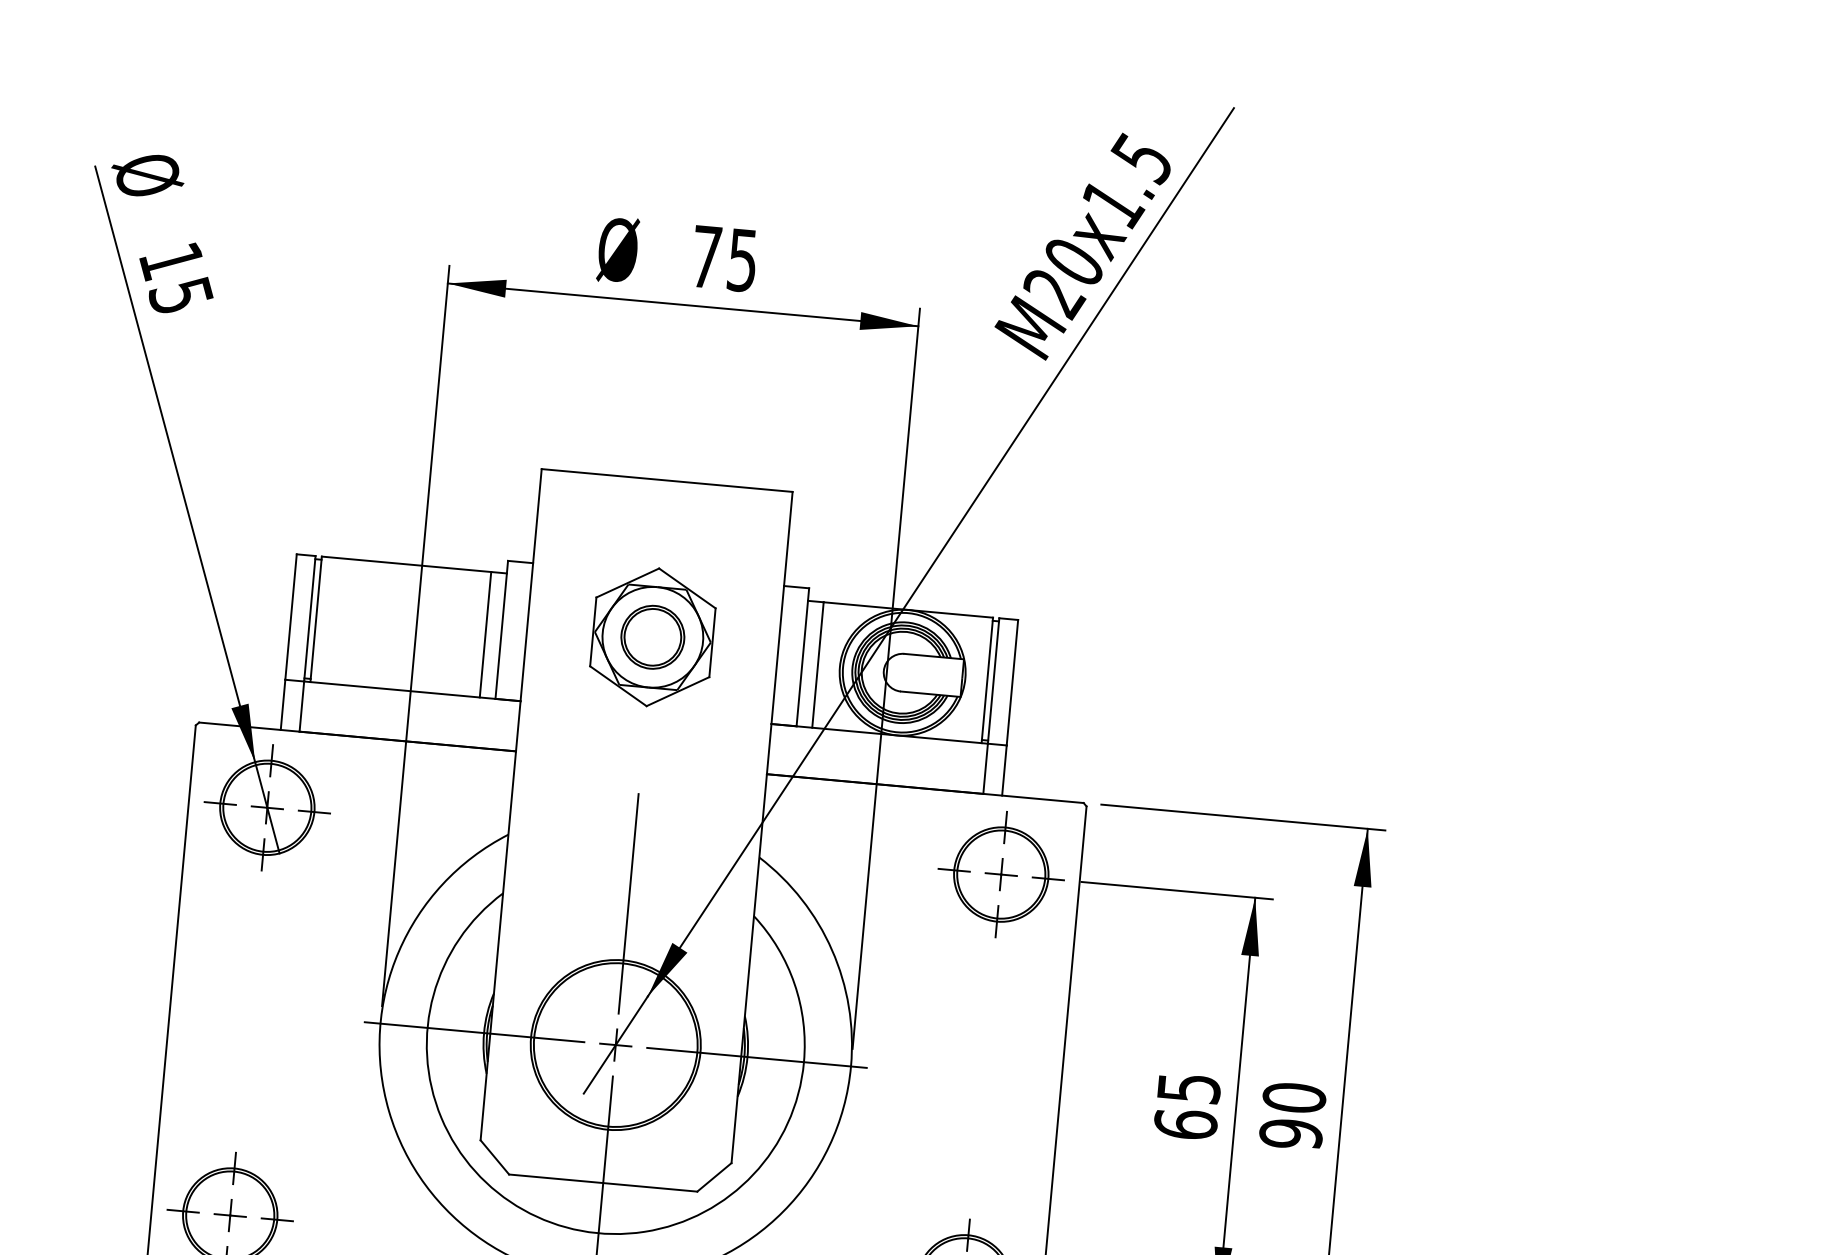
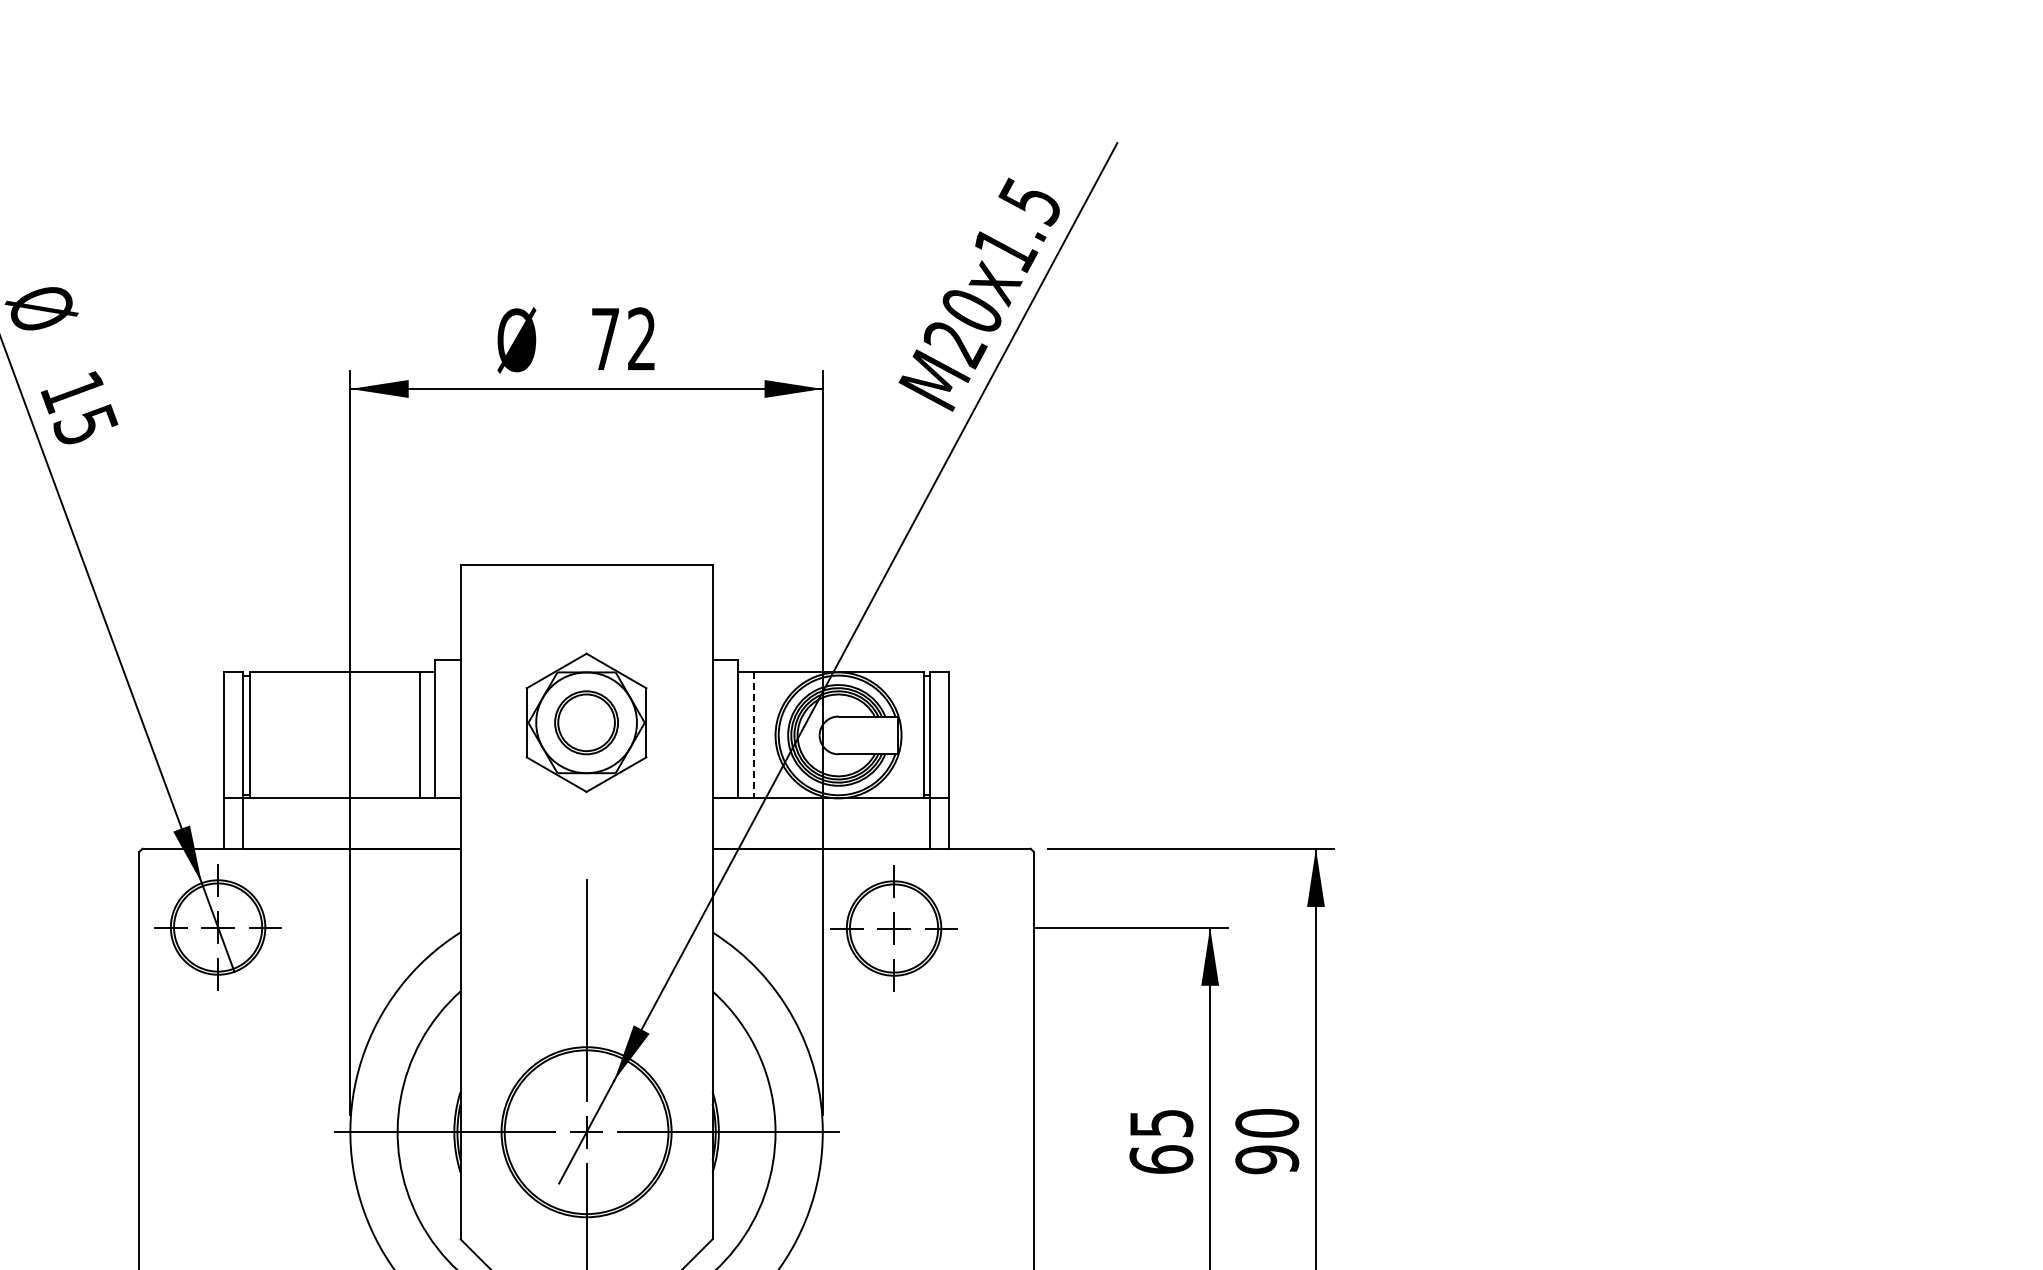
text: (742, 260) -> (641, 339), 75 -> 72
line: (817, 665) -> (753, 735), solid -> dashed
part: (1000, 874) -> (893, 928), moved

